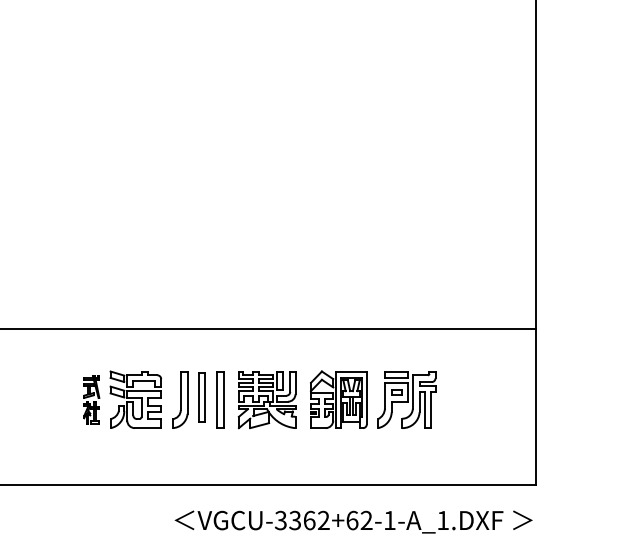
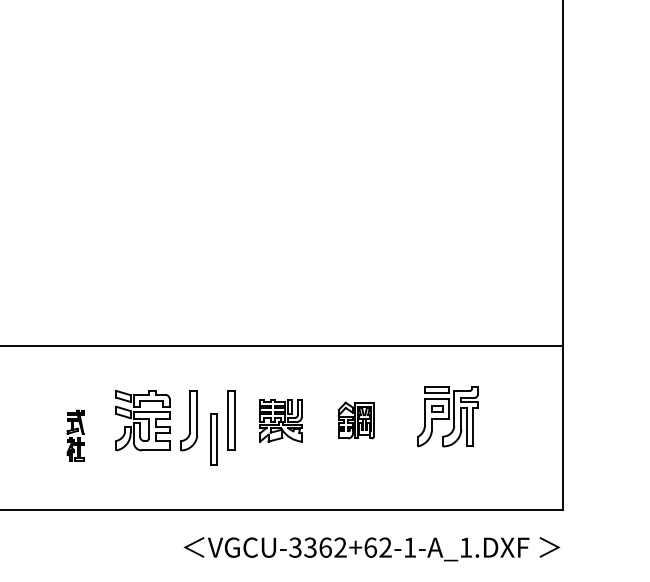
part: (202, 397) -> (213, 439), moved
part: (91, 399) -> (75, 435), moved
part: (266, 399) -> (280, 420), size x0.7
part: (338, 399) -> (356, 420), size x0.6
part: (406, 399) -> (447, 416), moved

